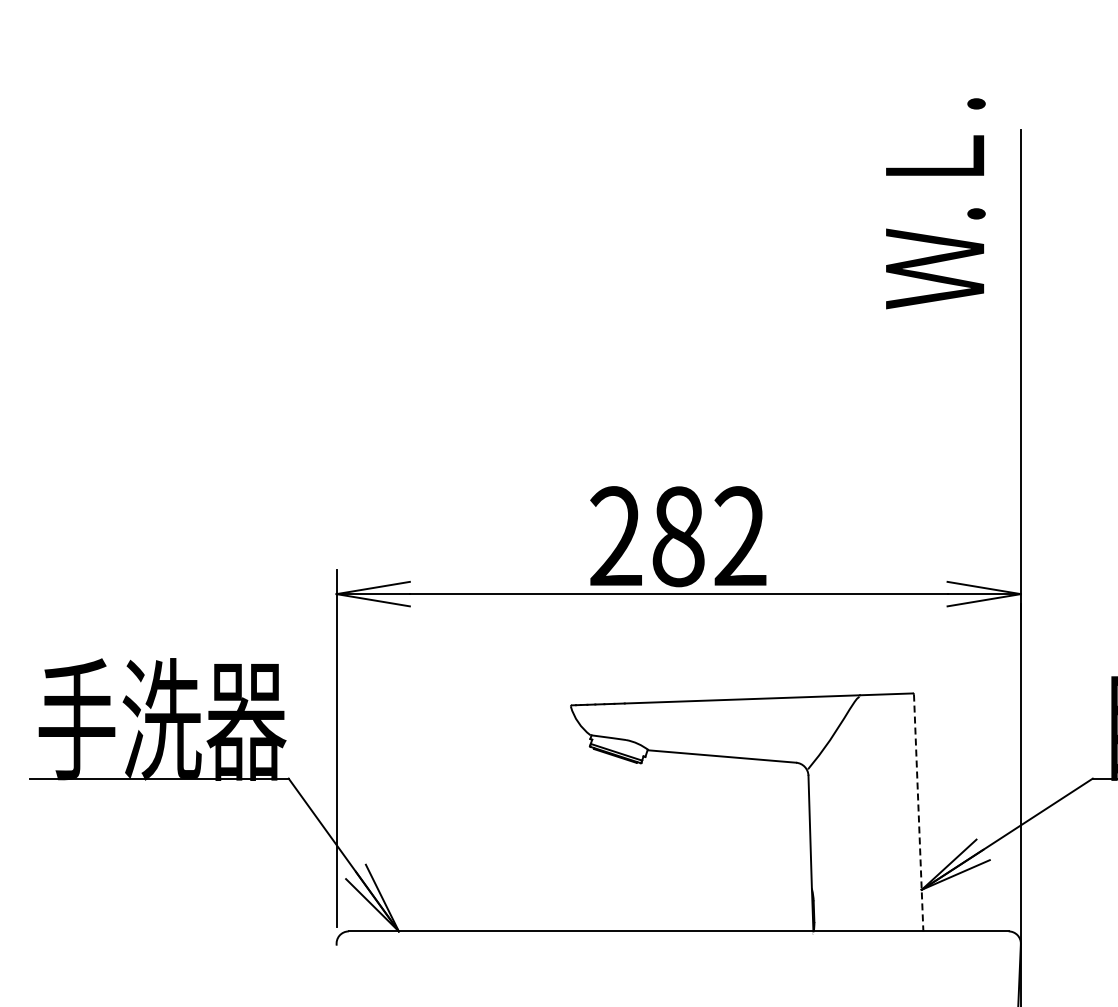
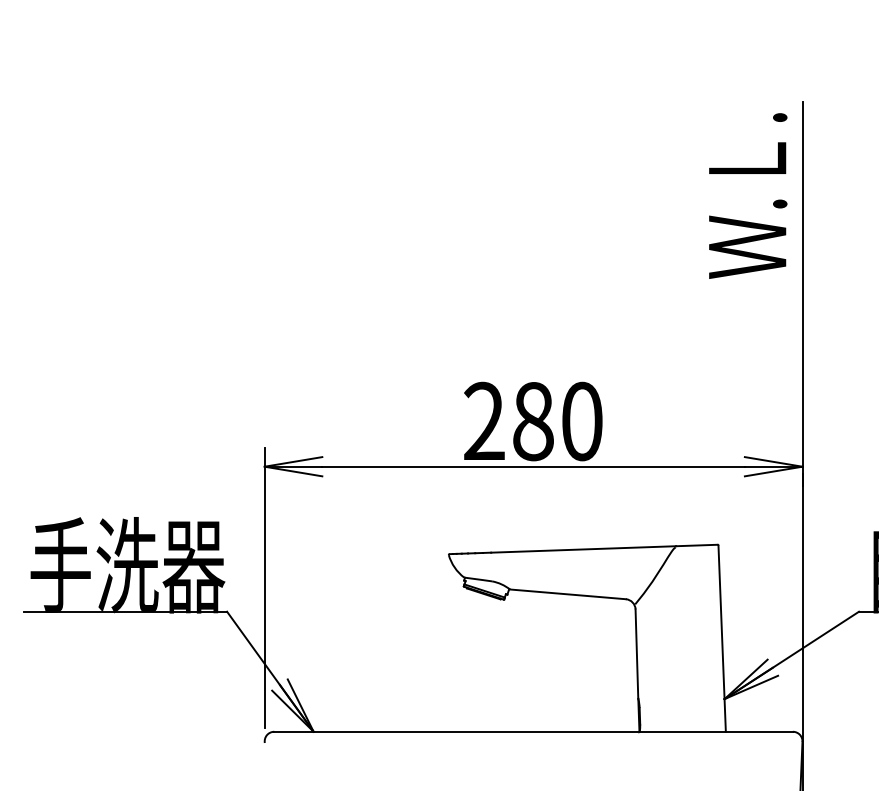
text: (935, 203) -> (747, 195), moved
text: (740, 536) -> (582, 421), 282 -> 280
line: (918, 812) -> (722, 638), dashed -> solid

